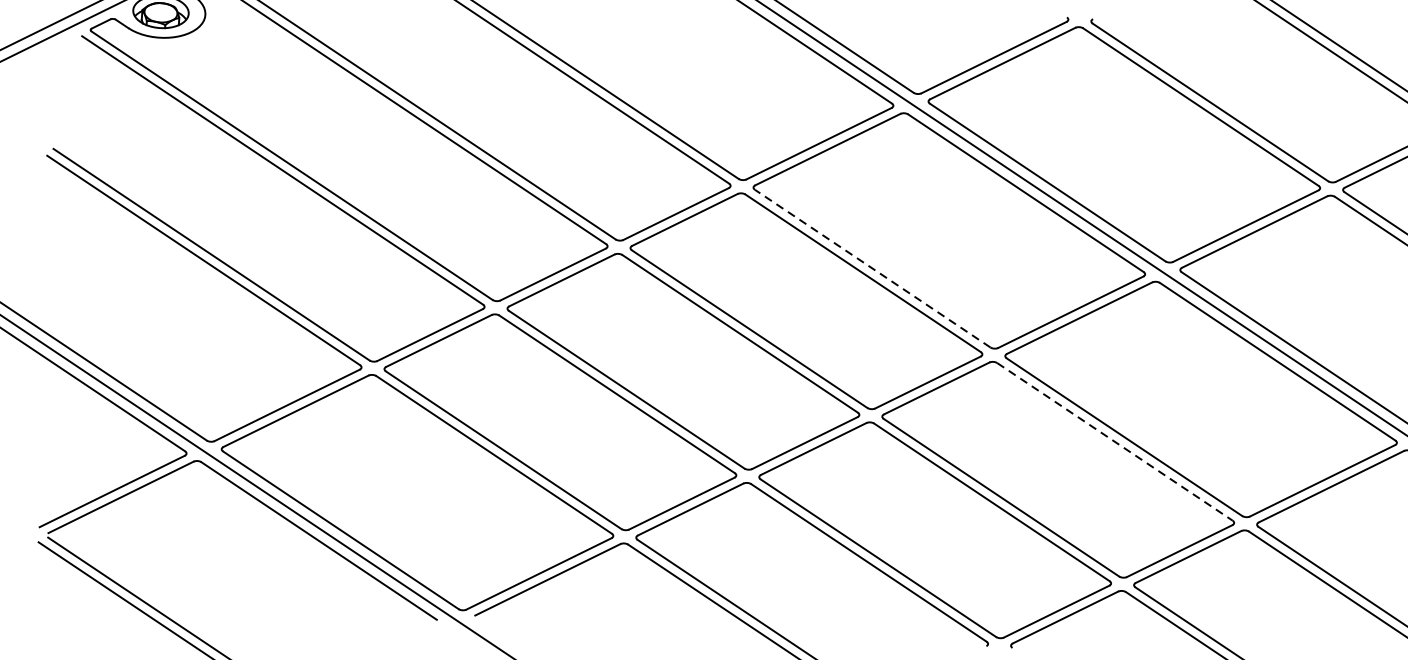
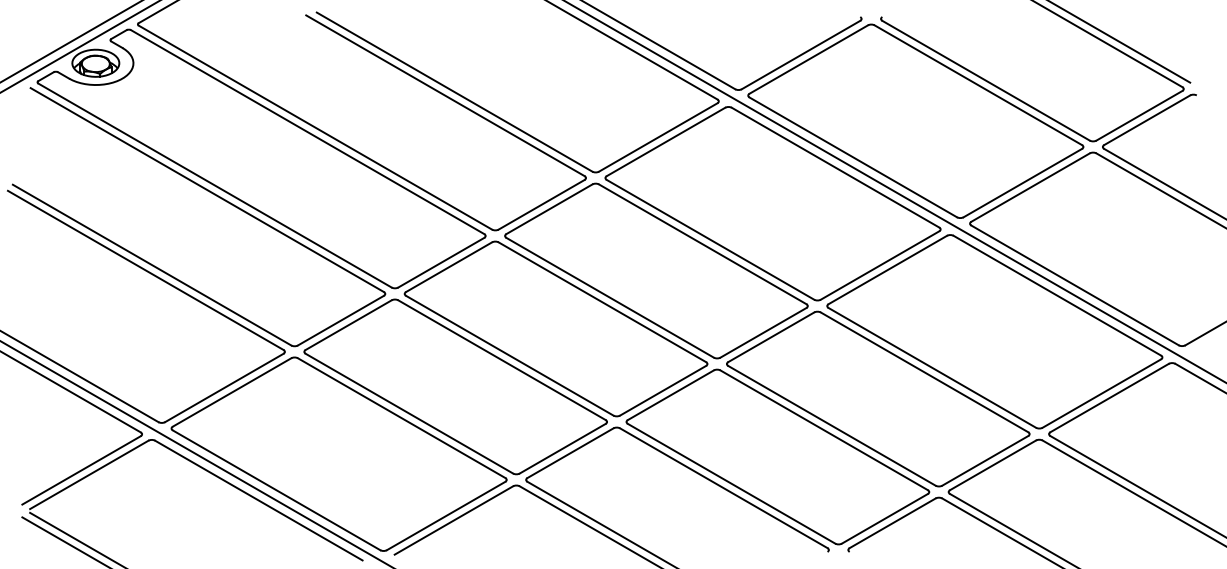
line: (872, 268) -> (710, 239), dashed -> solid
line: (1114, 442) -> (924, 372), dashed -> solid

